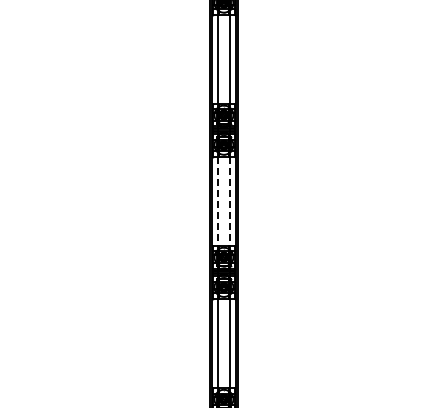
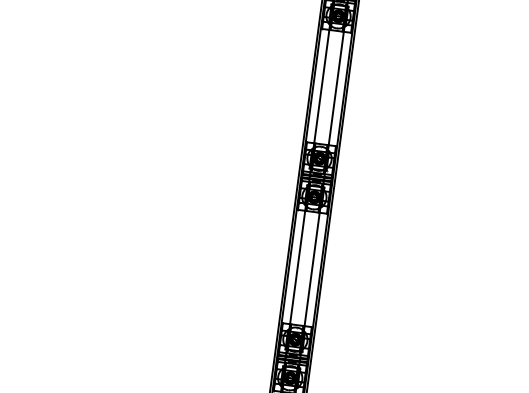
line: (218, 201) -> (297, 267), dashed -> solid
line: (229, 201) -> (311, 269), dashed -> solid

